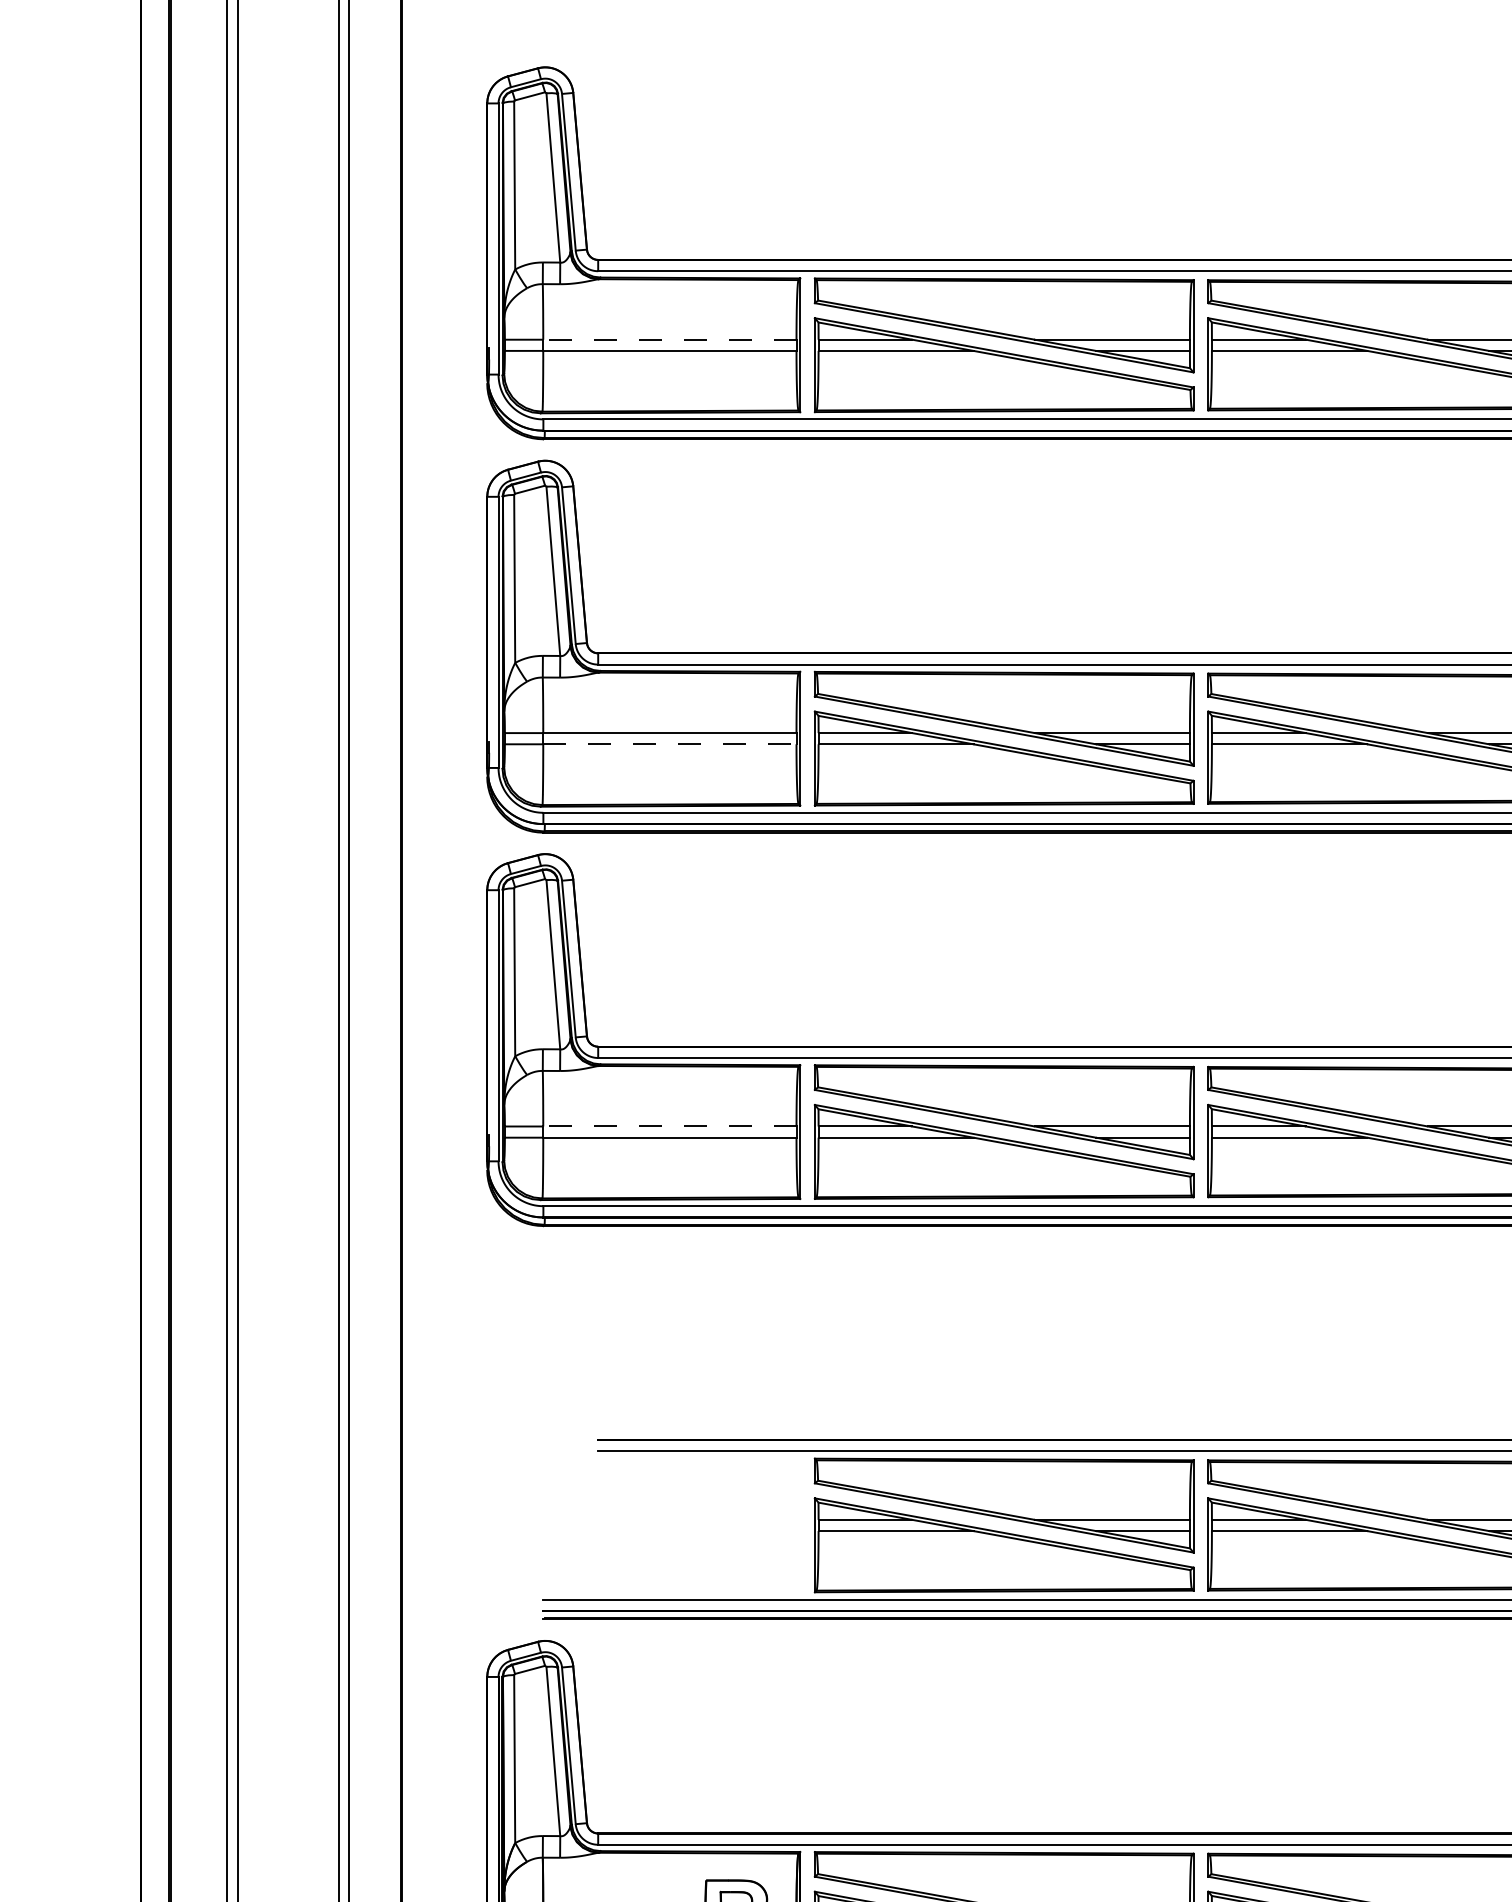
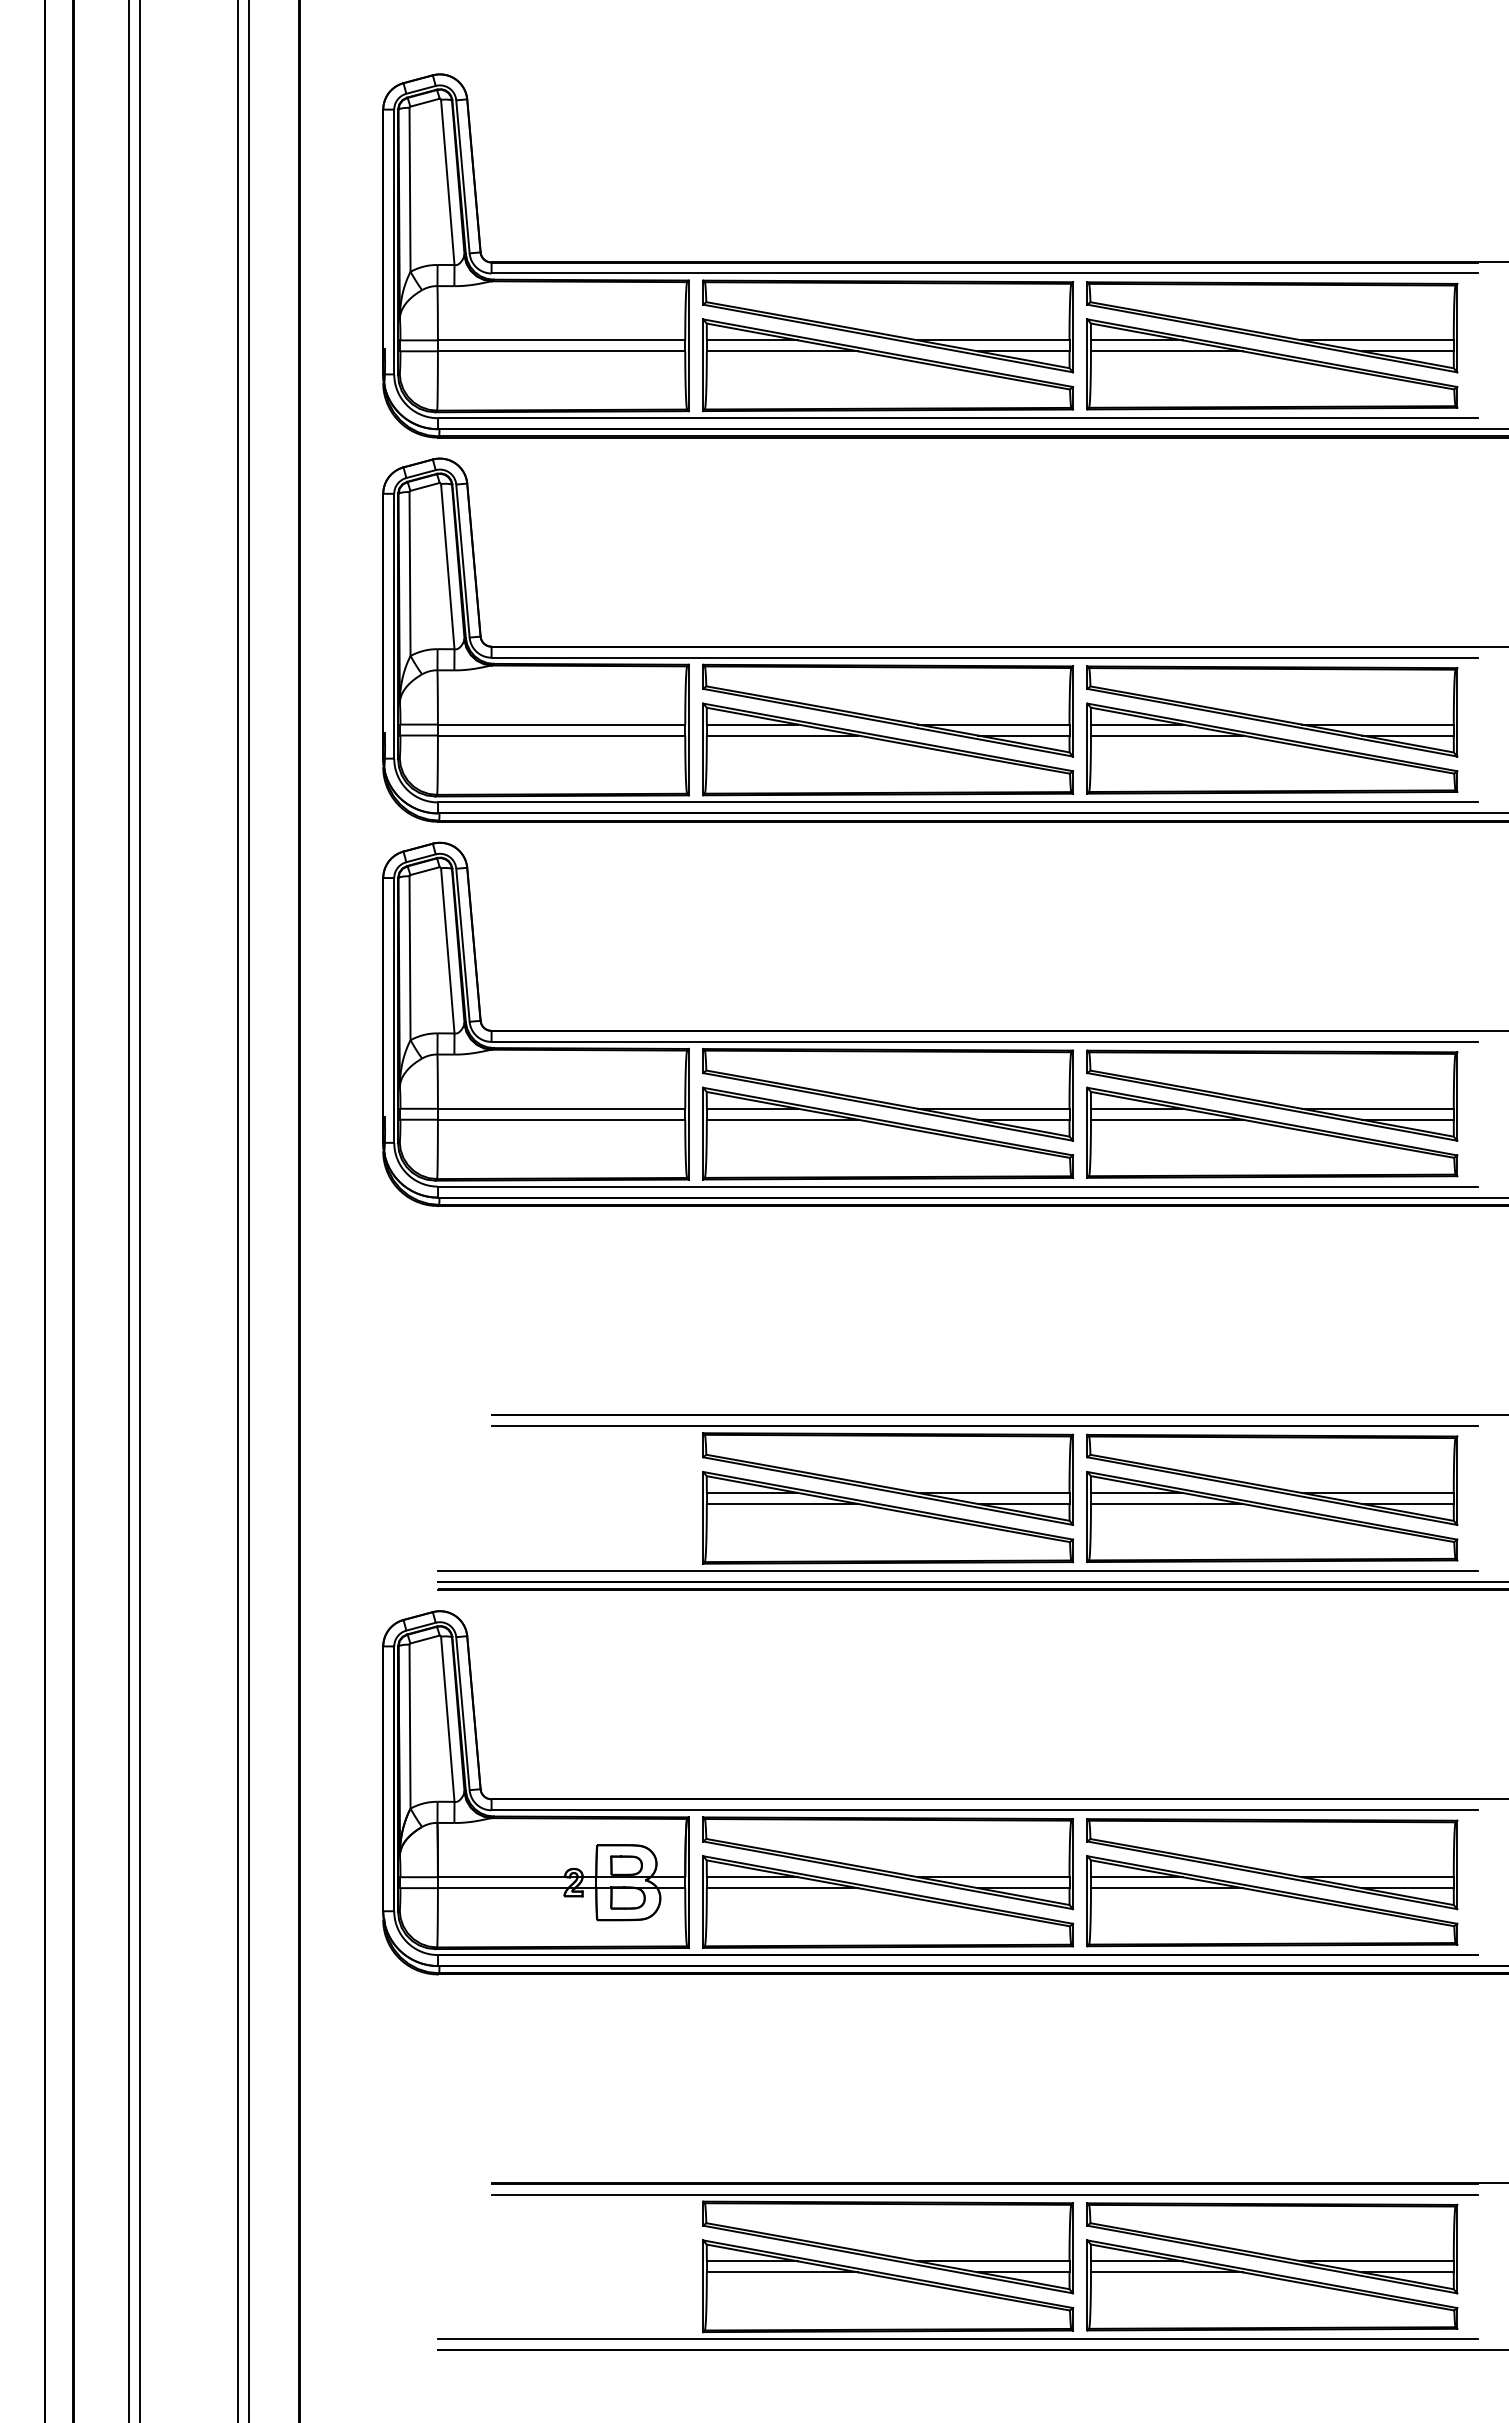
line: (669, 339) -> (561, 340), dashed -> solid
line: (669, 744) -> (561, 735), dashed -> solid
line: (669, 1126) -> (561, 1108), dashed -> solid

